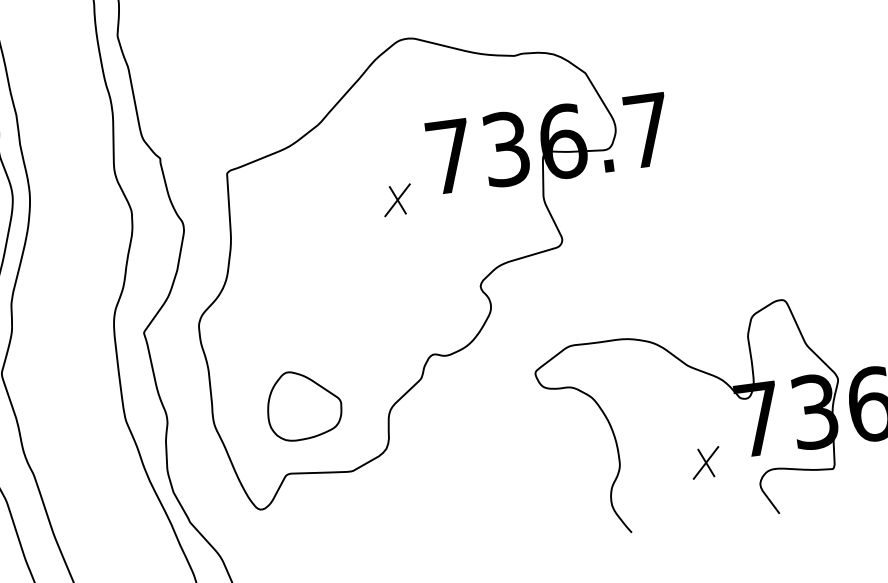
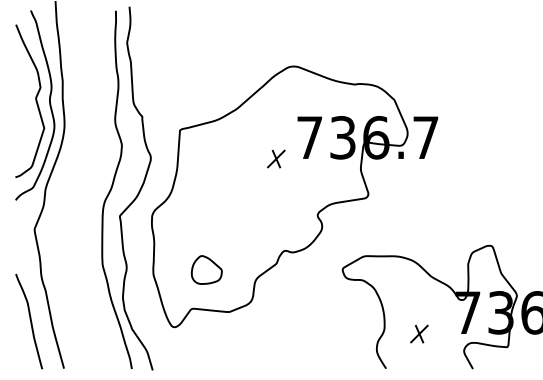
part: (303, 404) -> (206, 269), size x0.7
part: (706, 461) -> (419, 333), moved

